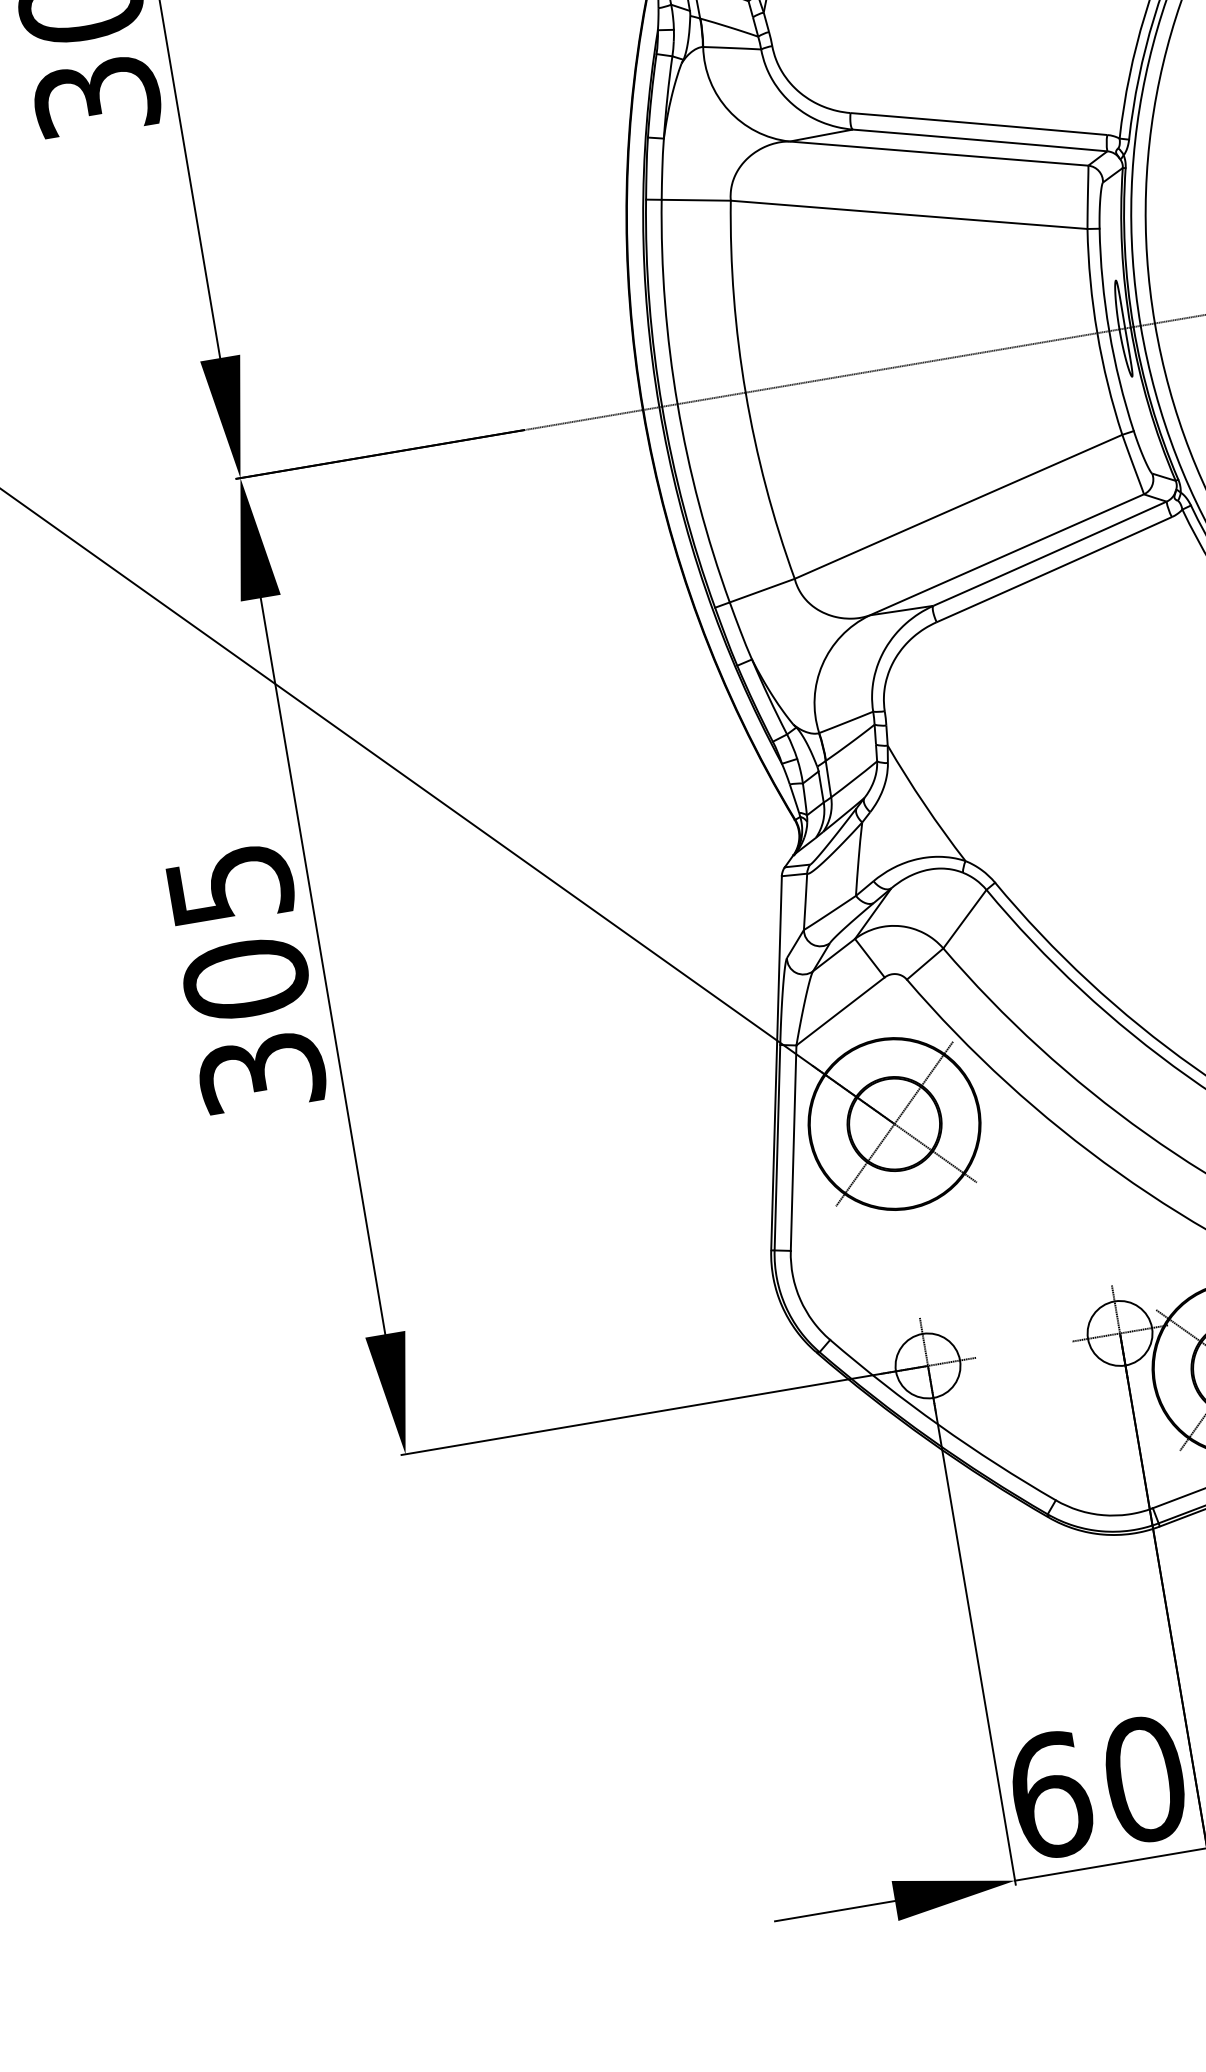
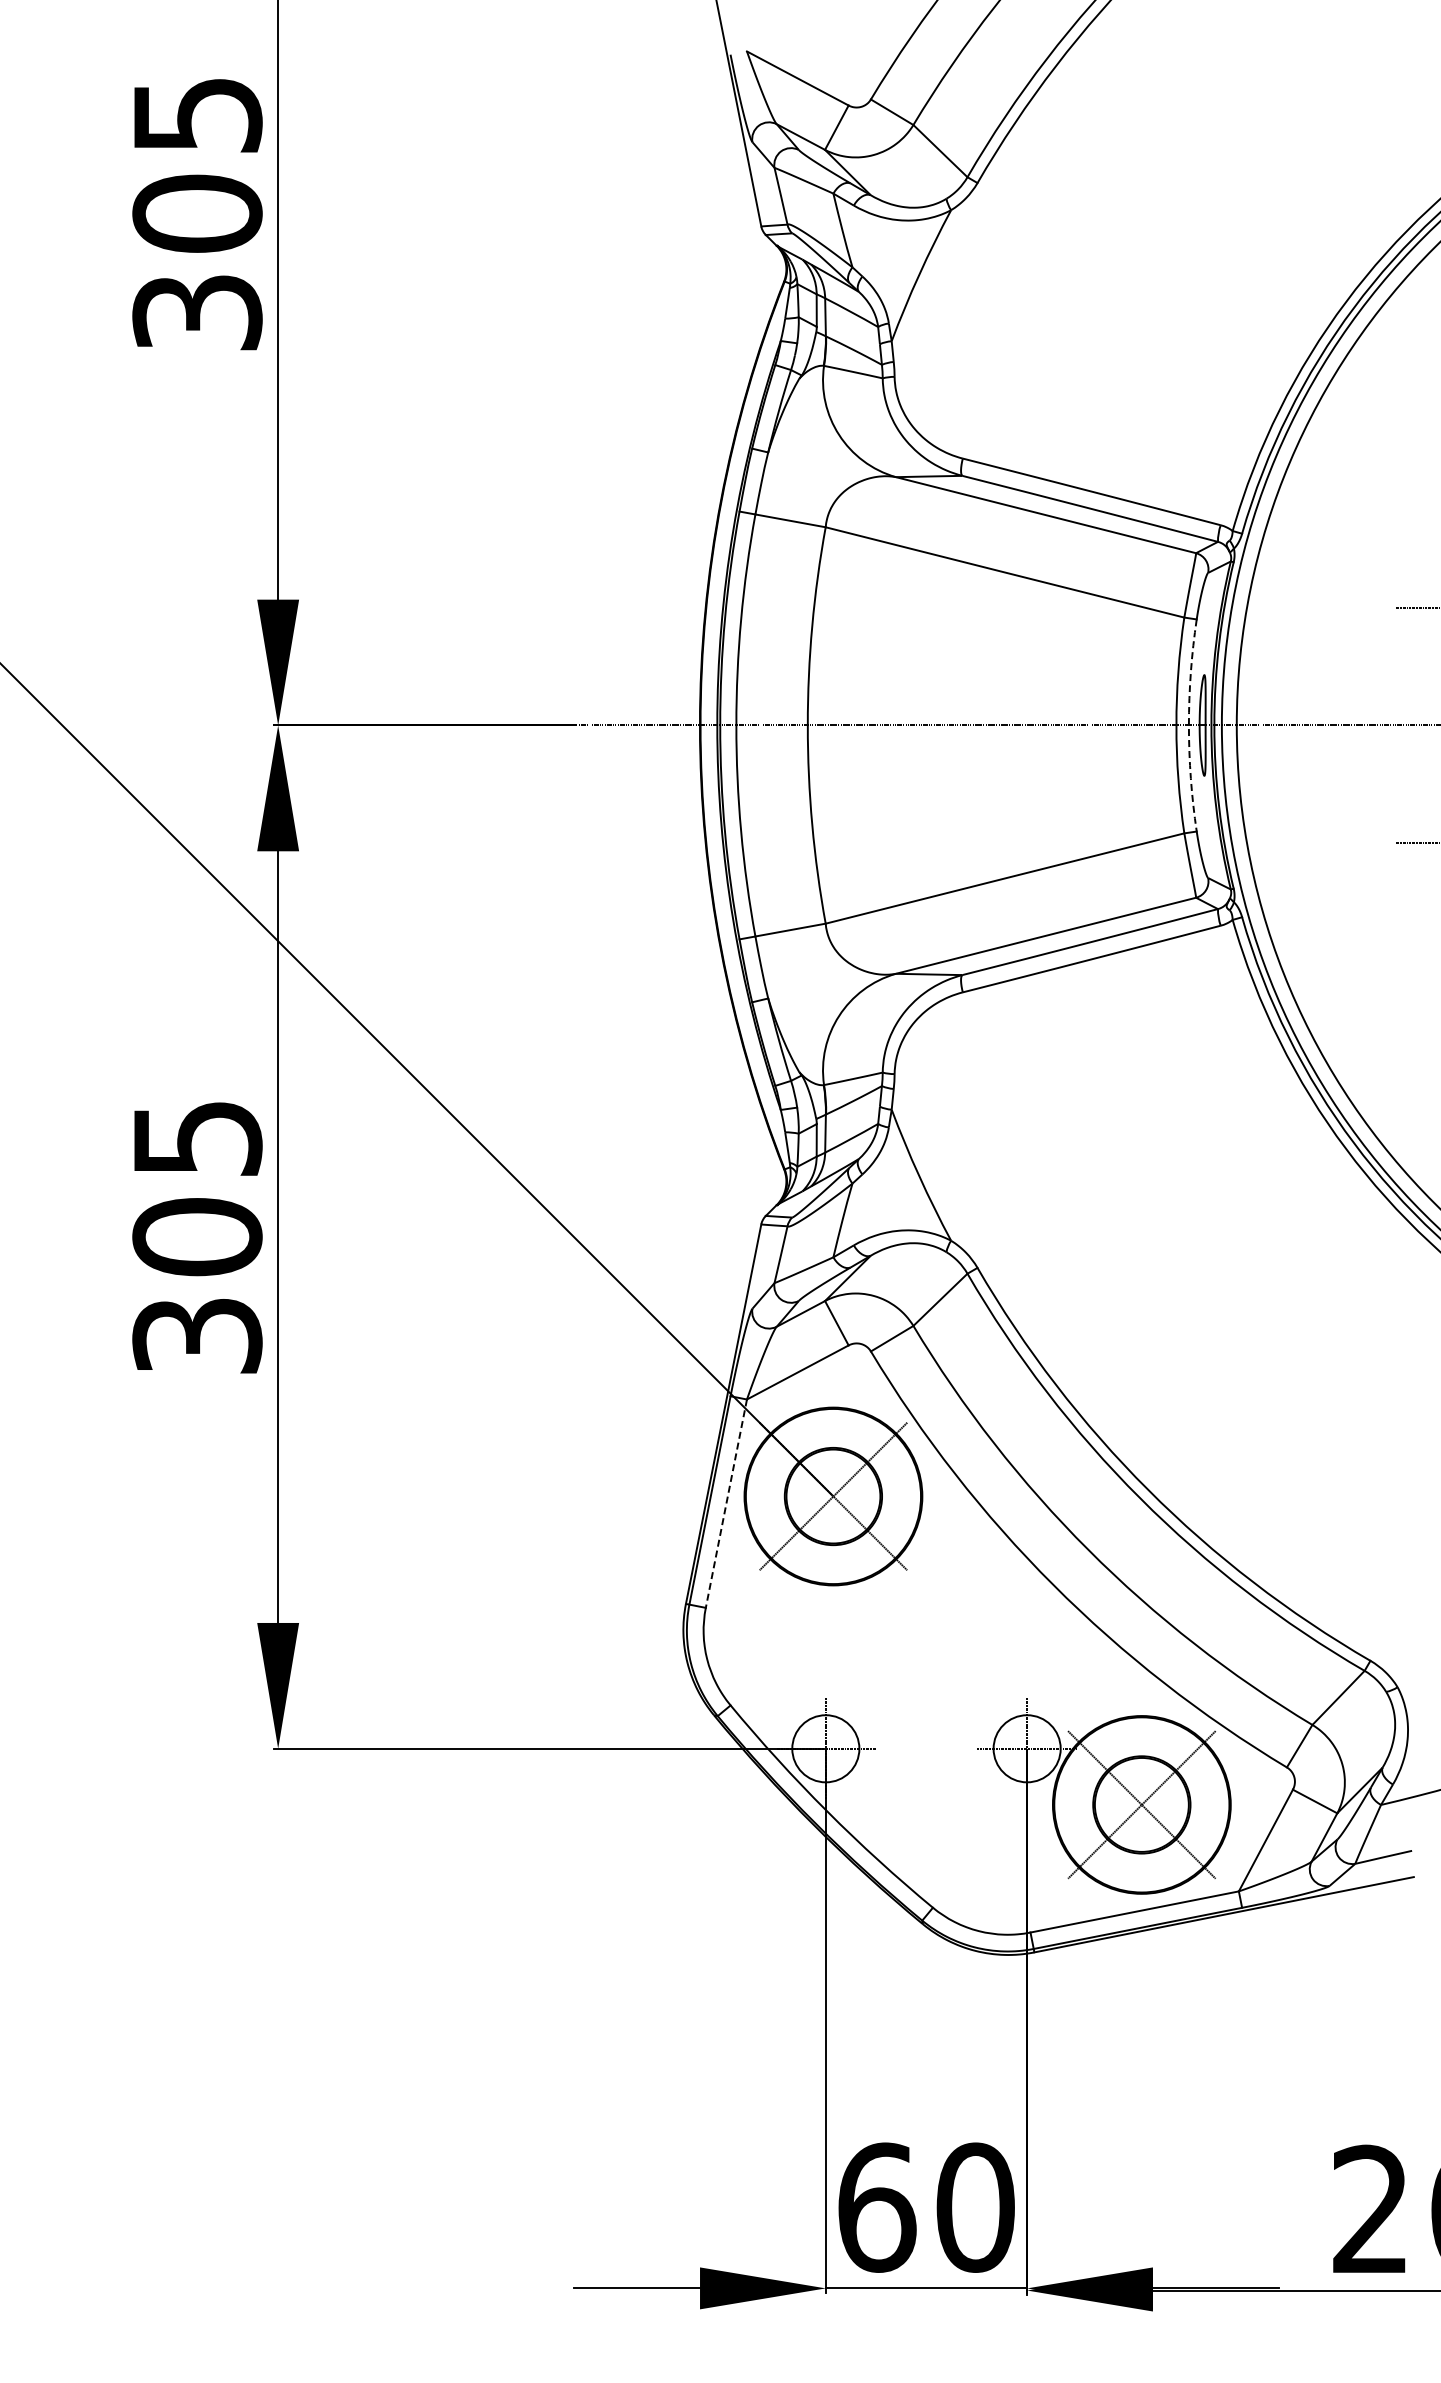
arc: (1108, 331) -> (1188, 725), solid -> dashed
line: (793, 1148) -> (726, 1504), solid -> dashed

